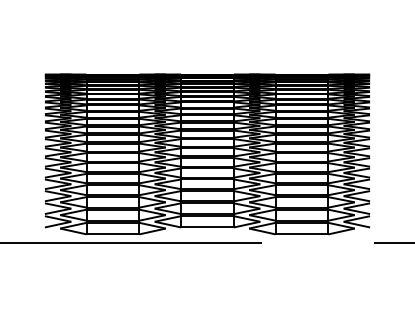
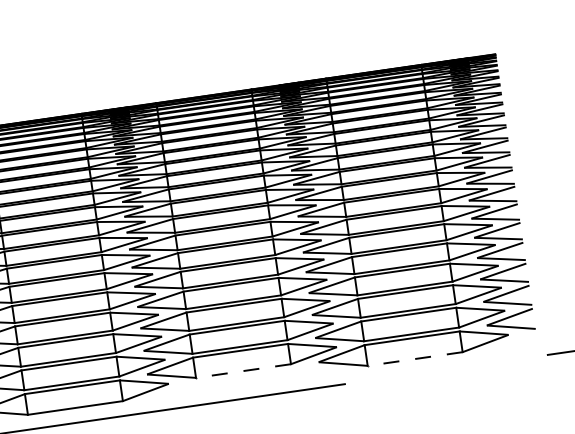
line: (207, 227) -> (243, 371), solid -> dashed
line: (301, 234) -> (414, 359), solid -> dashed

